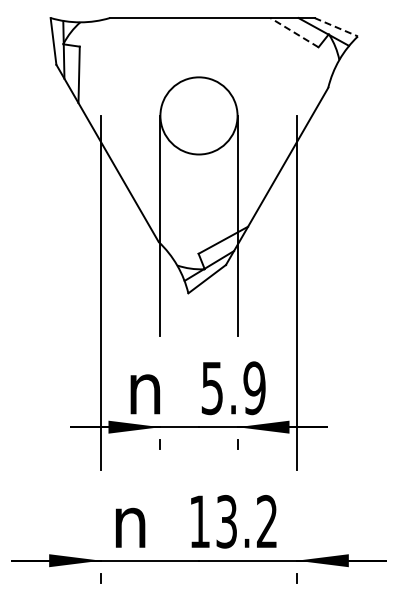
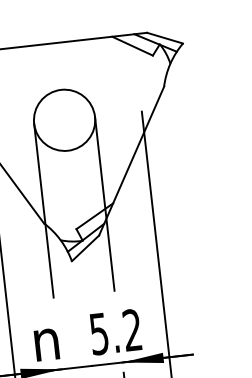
line: (336, 27) -> (165, 38), dashed -> solid
line: (294, 32) -> (132, 46), dashed -> solid
text: (254, 388) -> (132, 330), 5.9 -> 5.2

